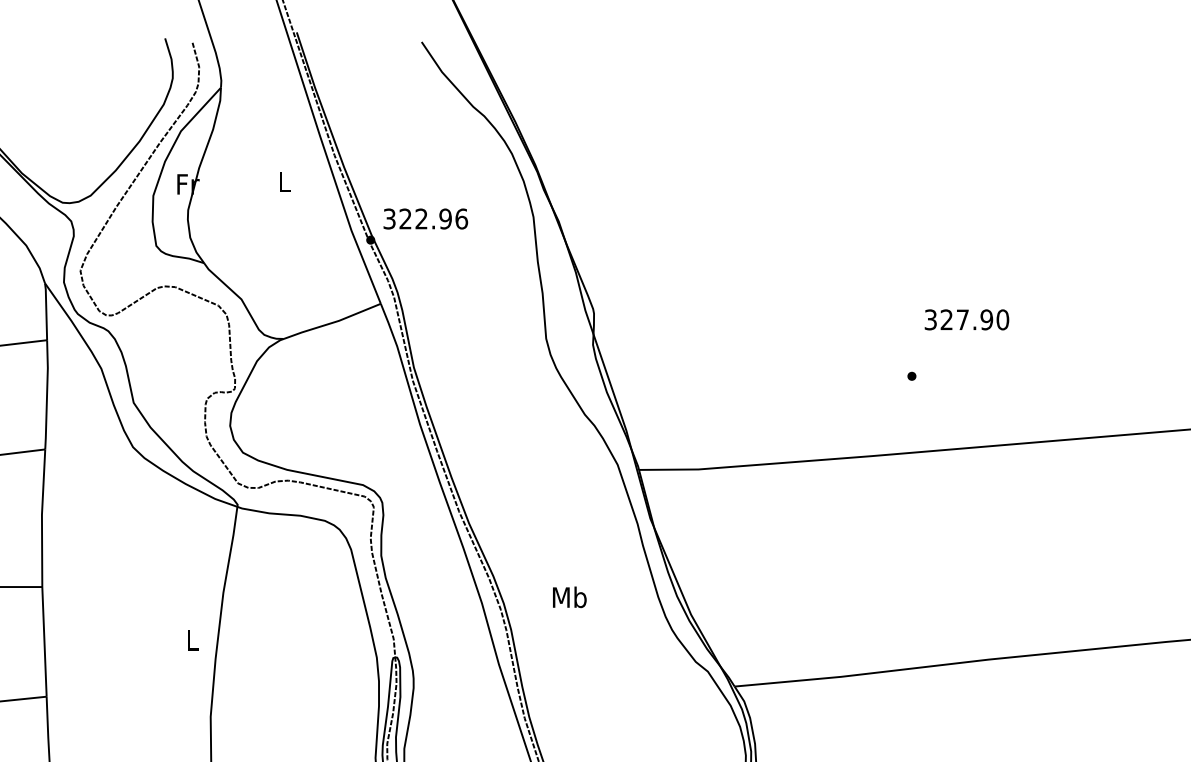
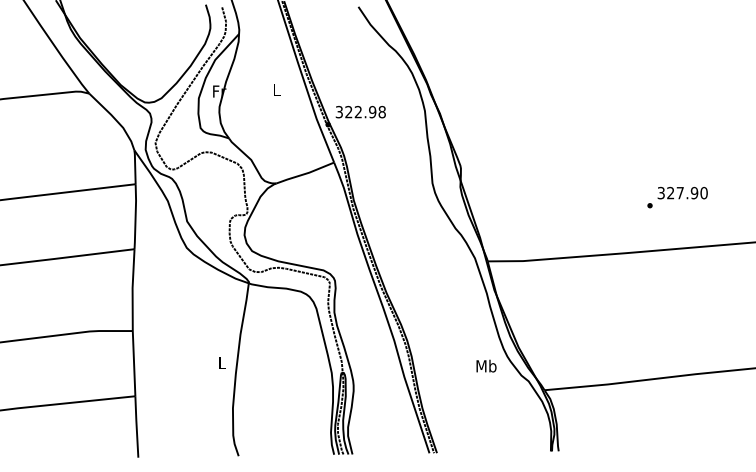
text: (460, 219) -> (381, 112), 322.96 -> 322.98
text: (966, 318) -> (682, 192), moved
text: (569, 596) -> (486, 365), moved

